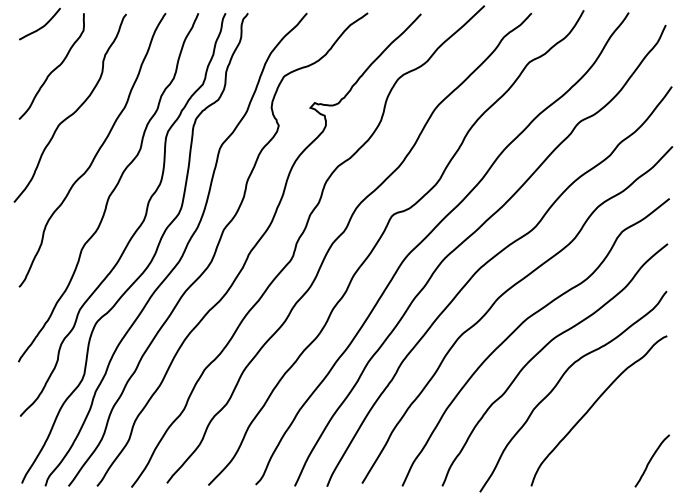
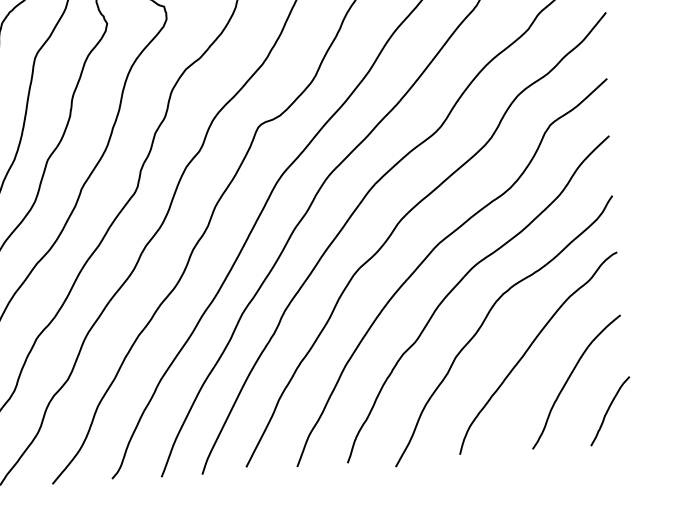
curve: (623, 431) -> (571, 376), added

